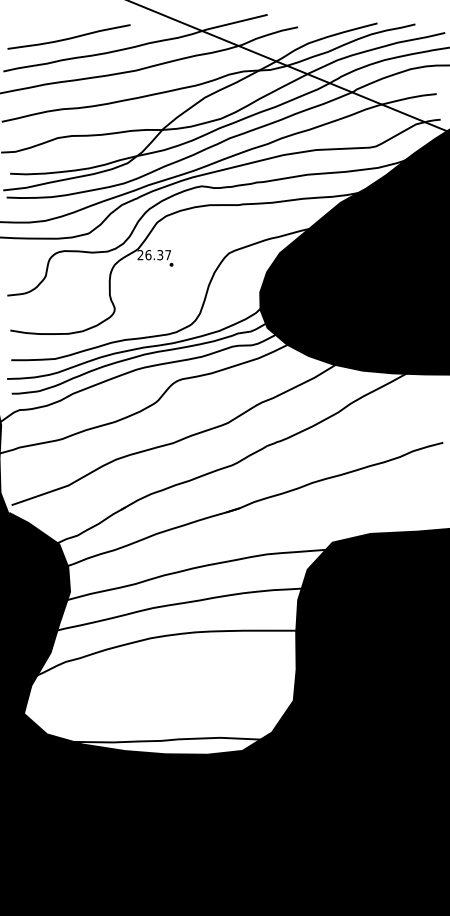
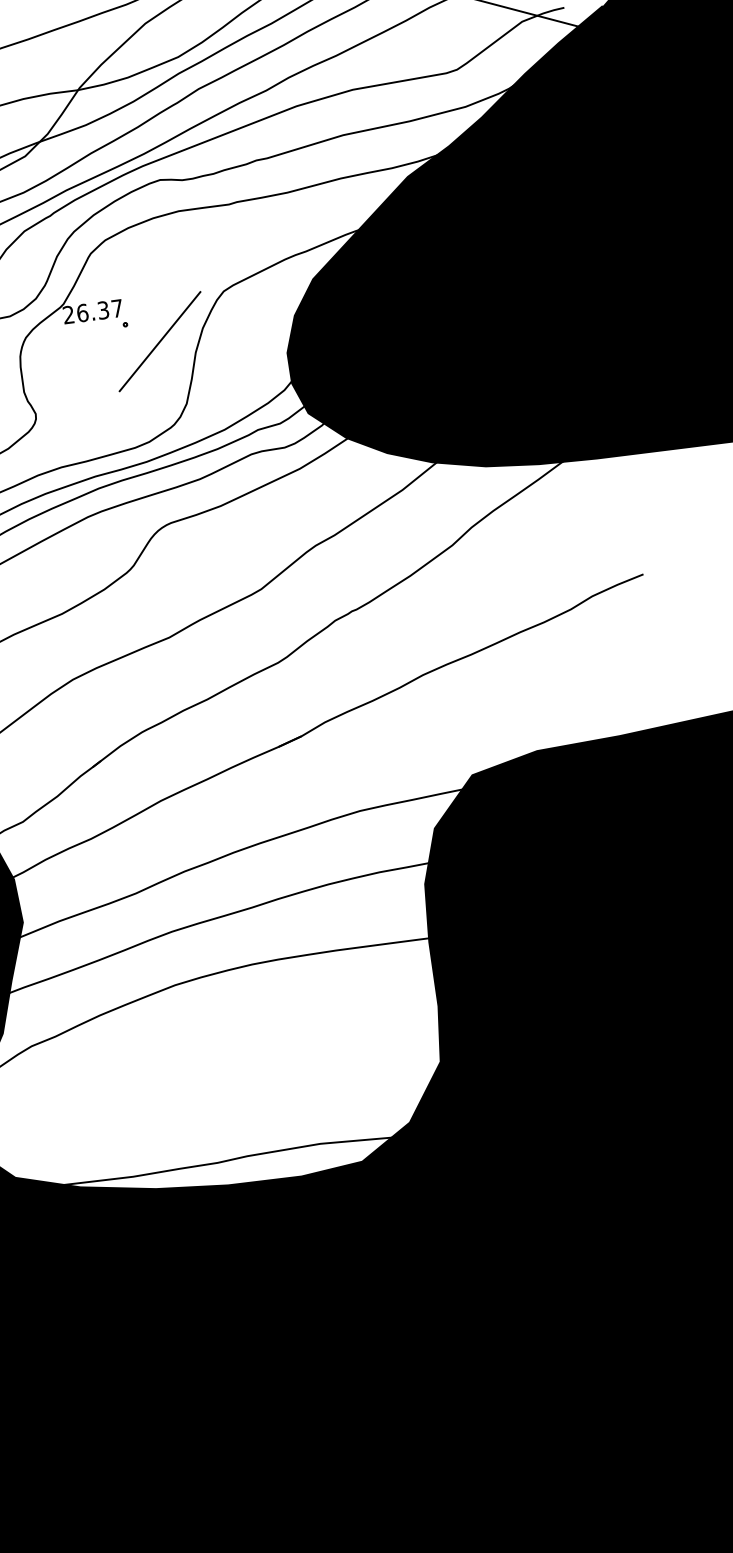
line: (189, 276) -> (159, 341), added

